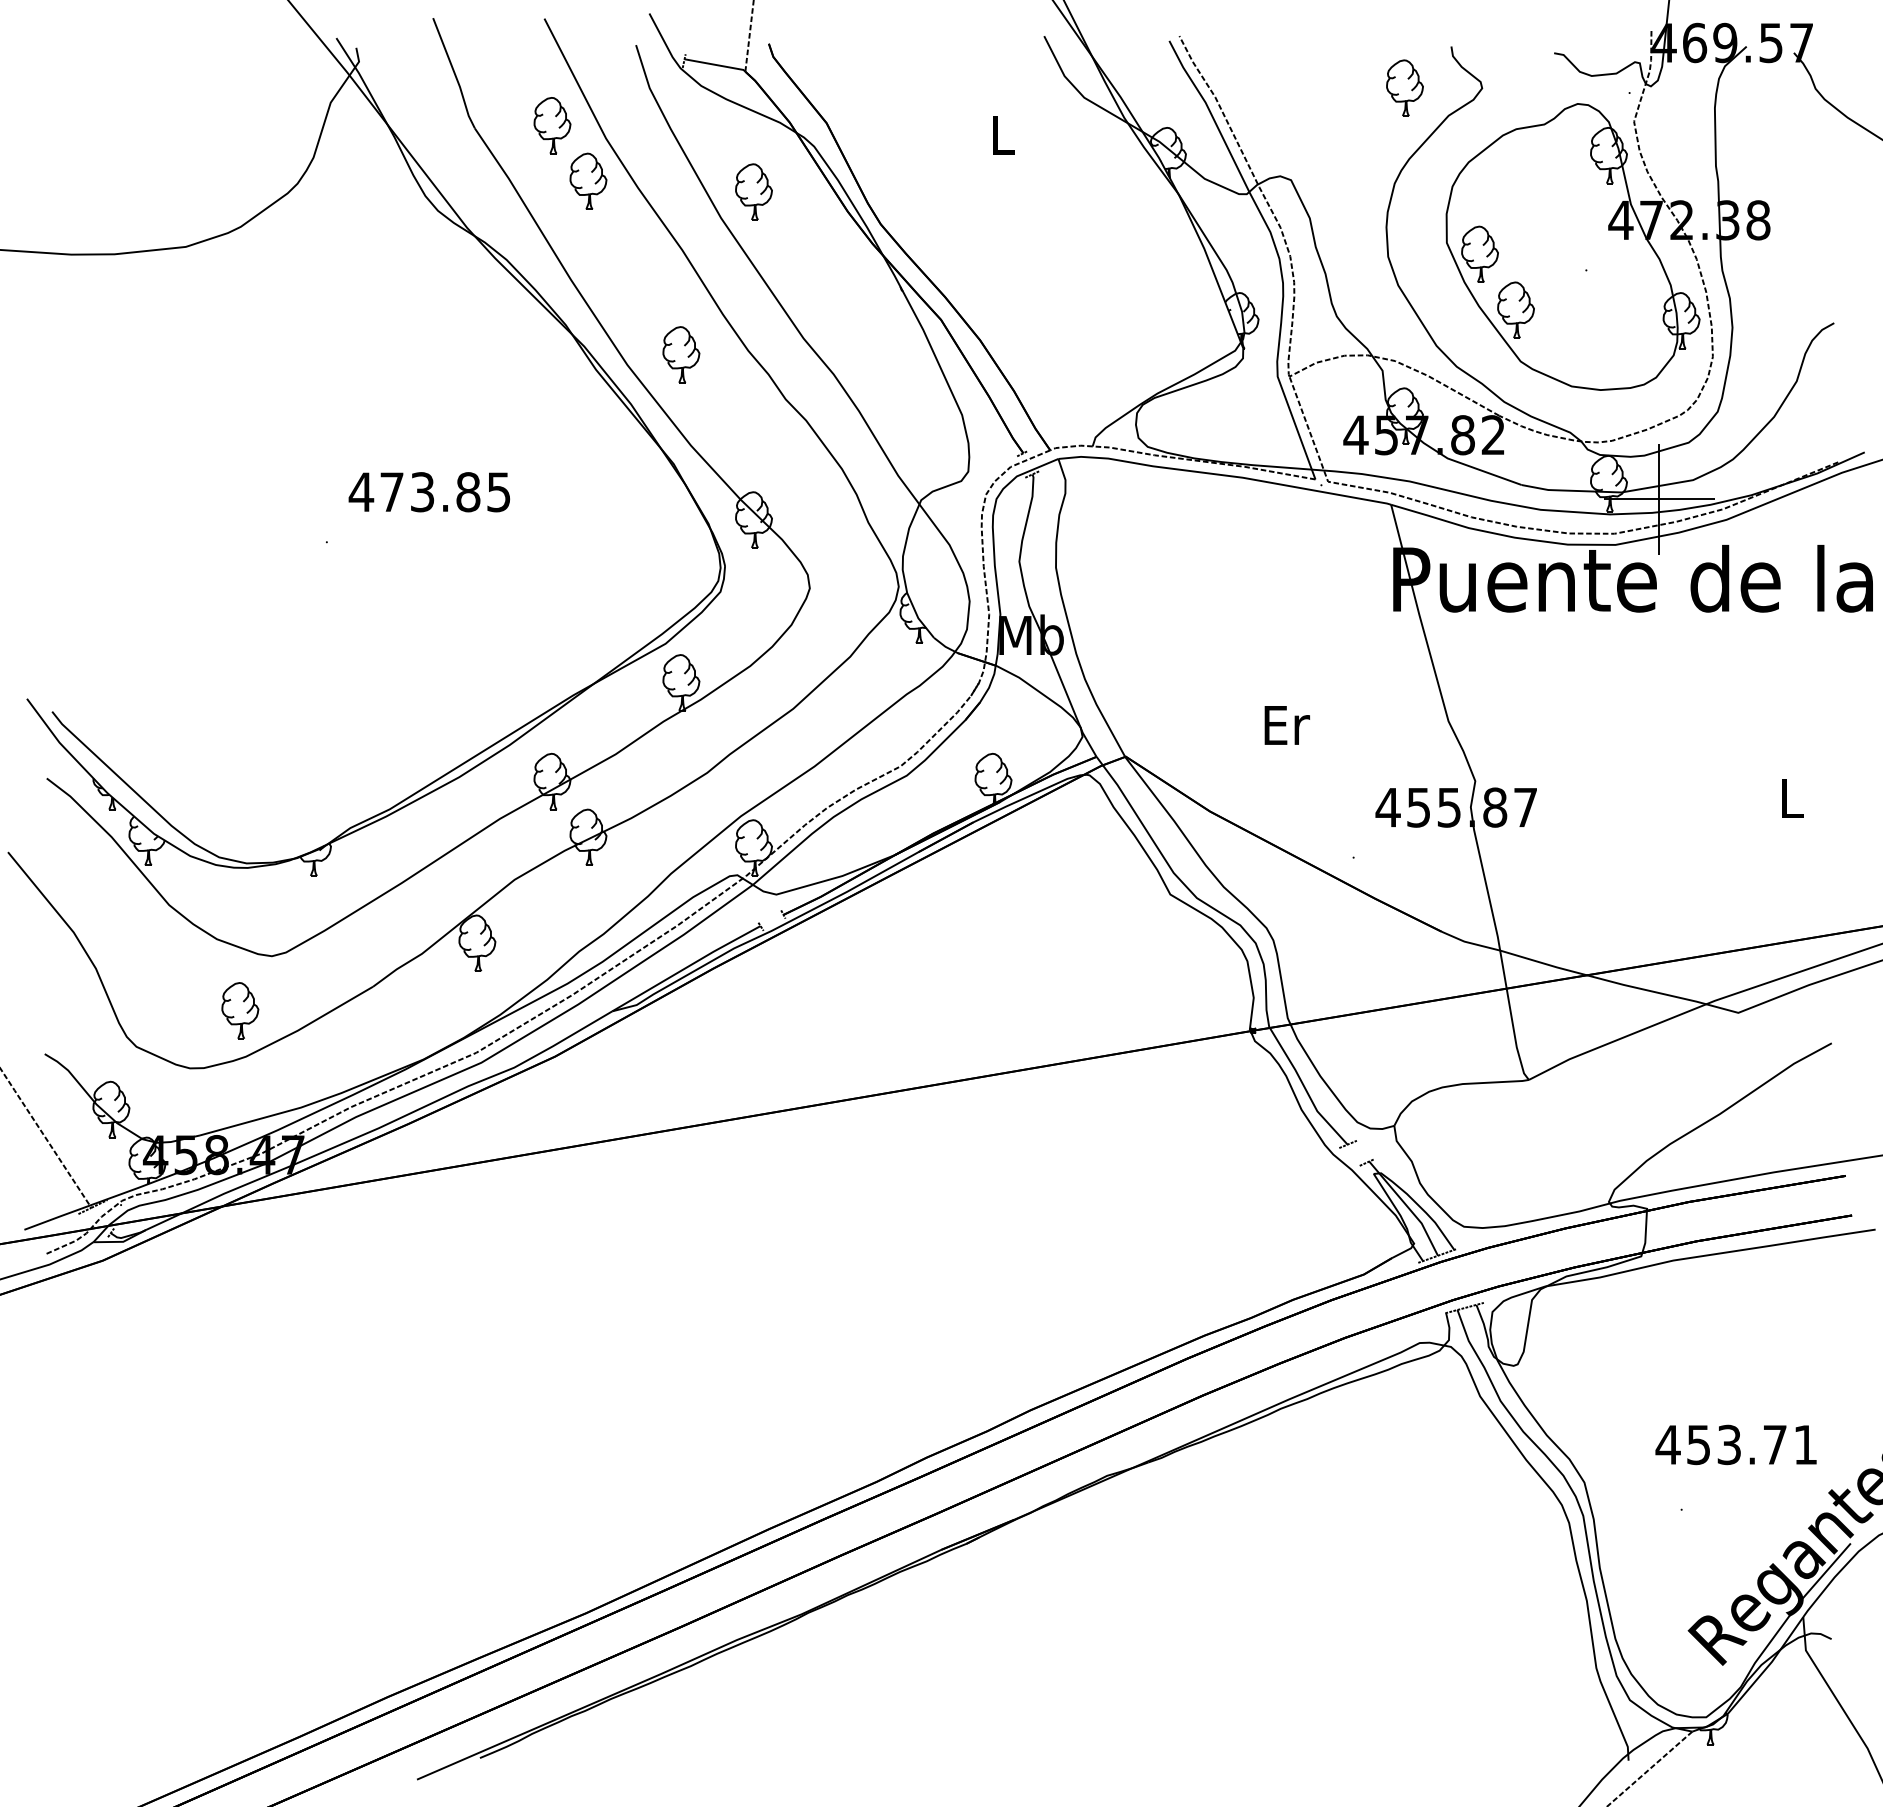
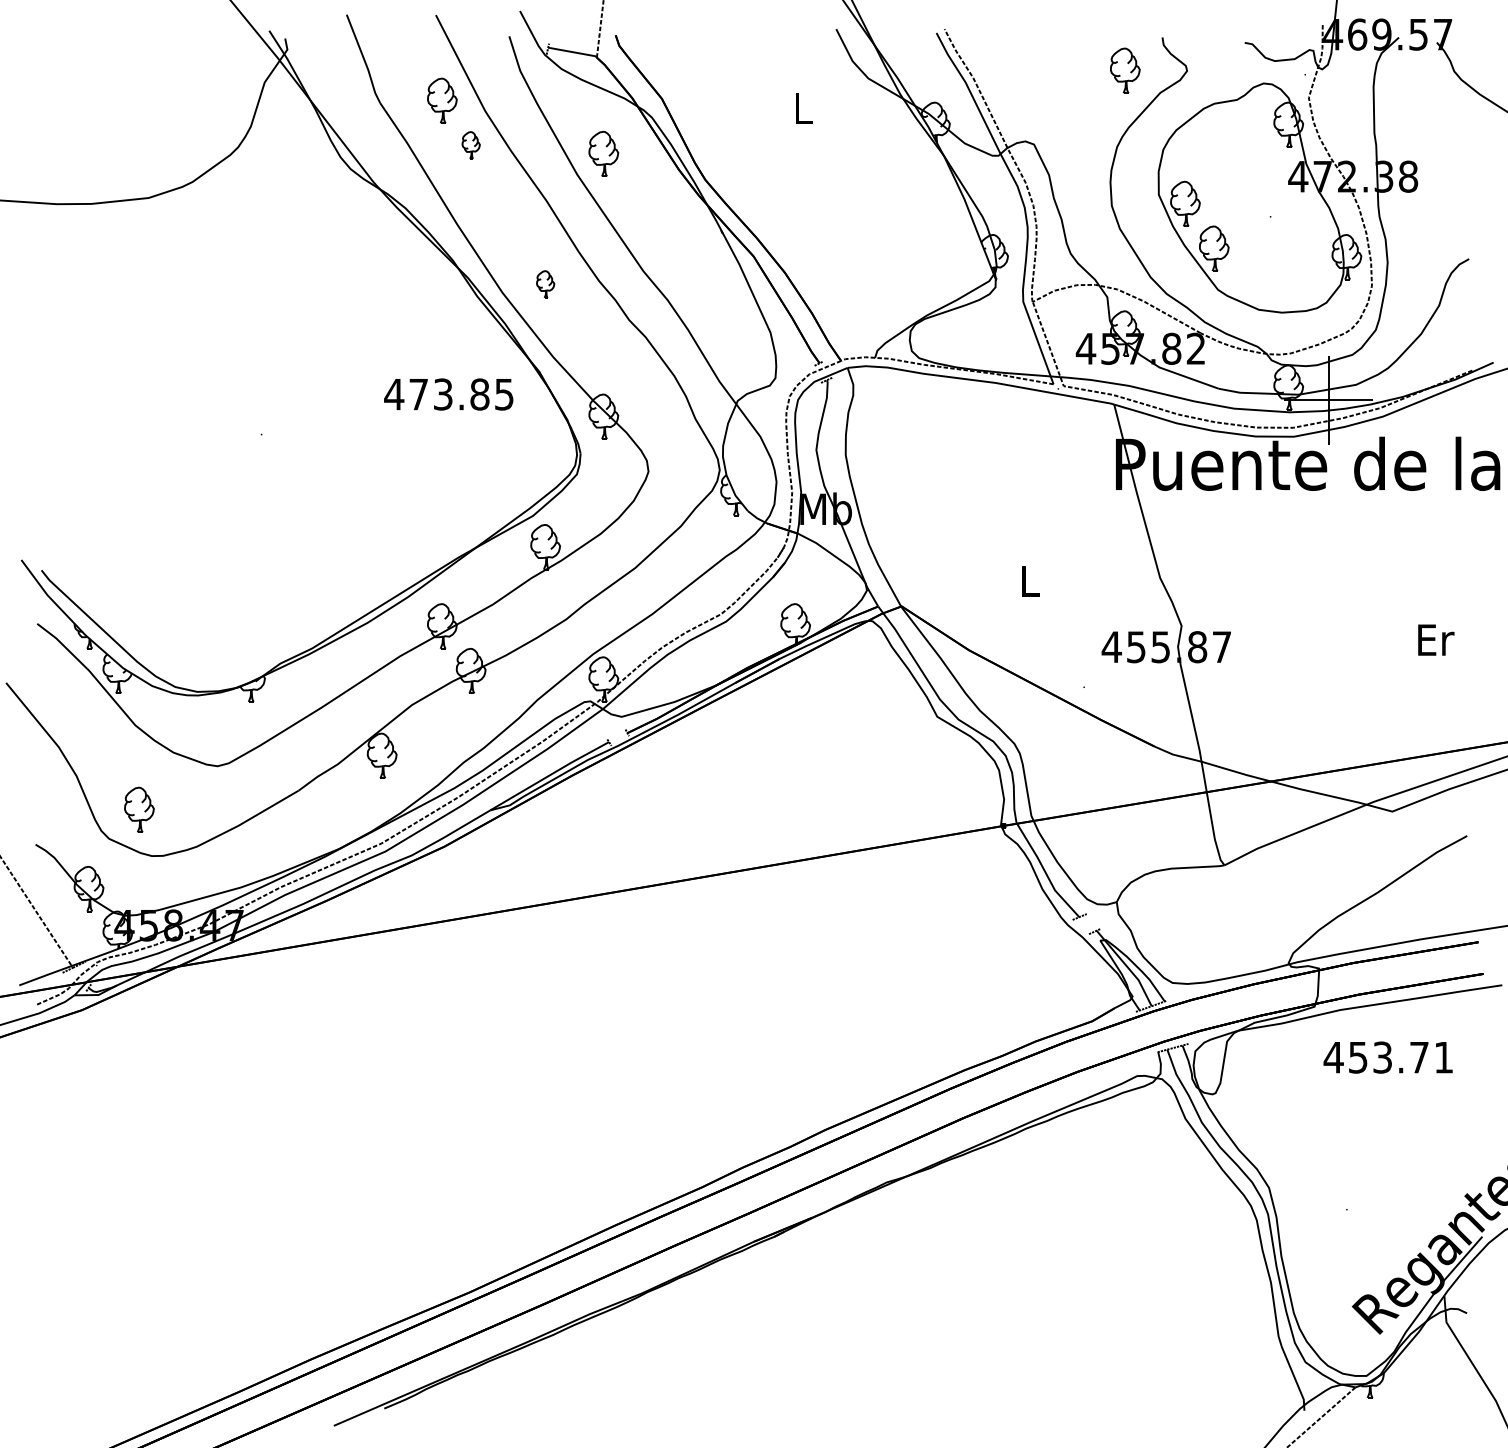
part: (588, 180) -> (471, 144), size x0.6
part: (681, 354) -> (545, 284), size x0.6
text: (429, 492) -> (448, 394), moved
text: (1287, 725) -> (1031, 581), Er -> L
text: (1792, 798) -> (1435, 639), L -> Er
part: (240, 1010) -> (139, 809), moved
text: (1735, 1444) -> (1387, 1057), moved

